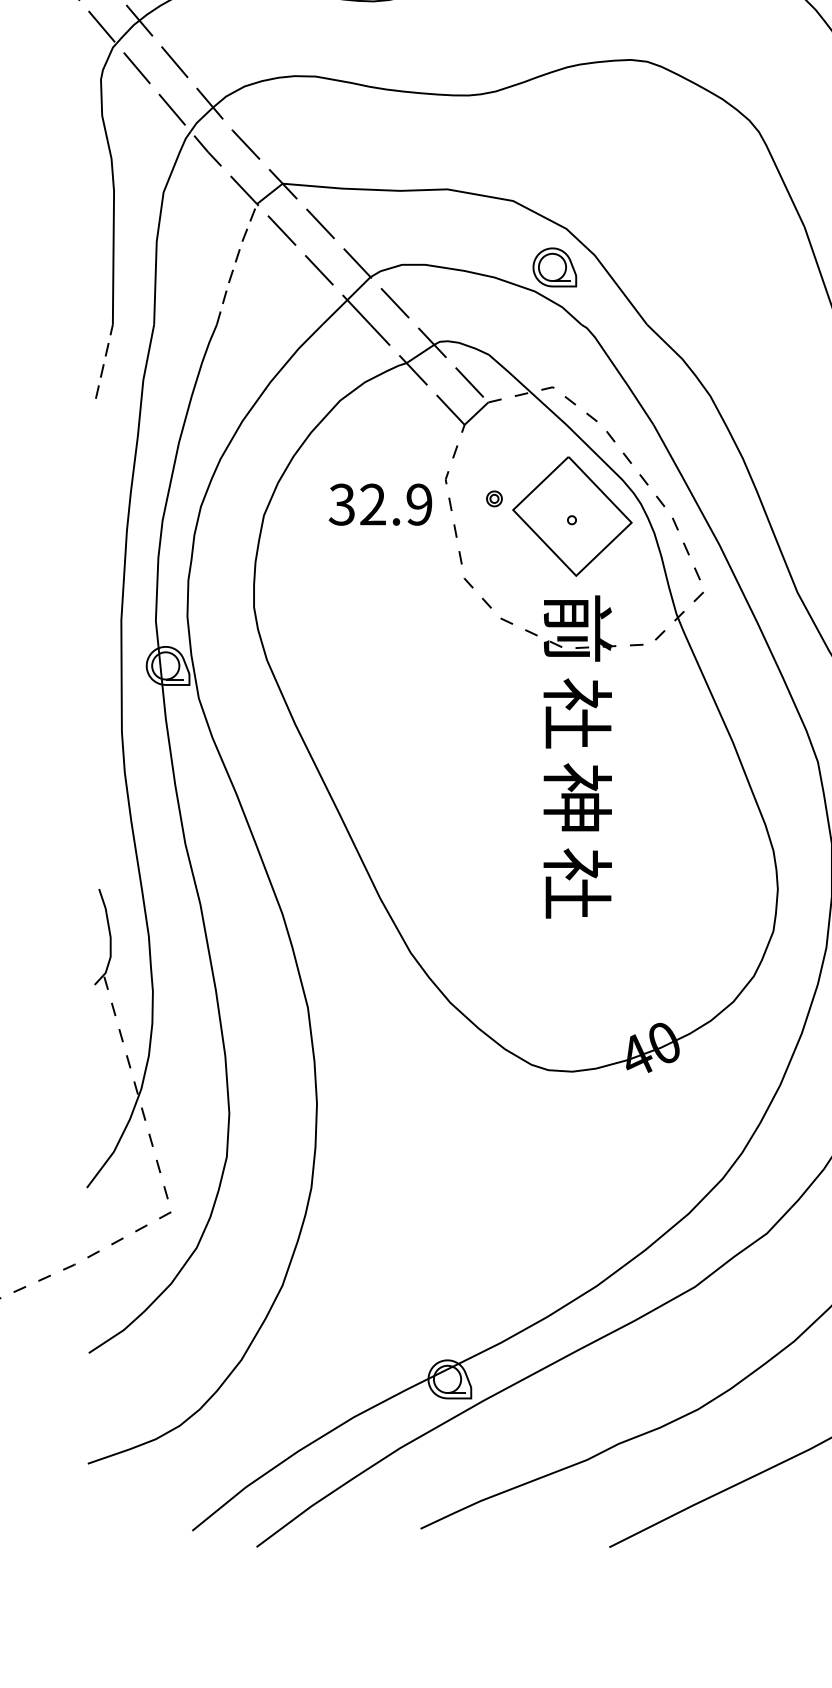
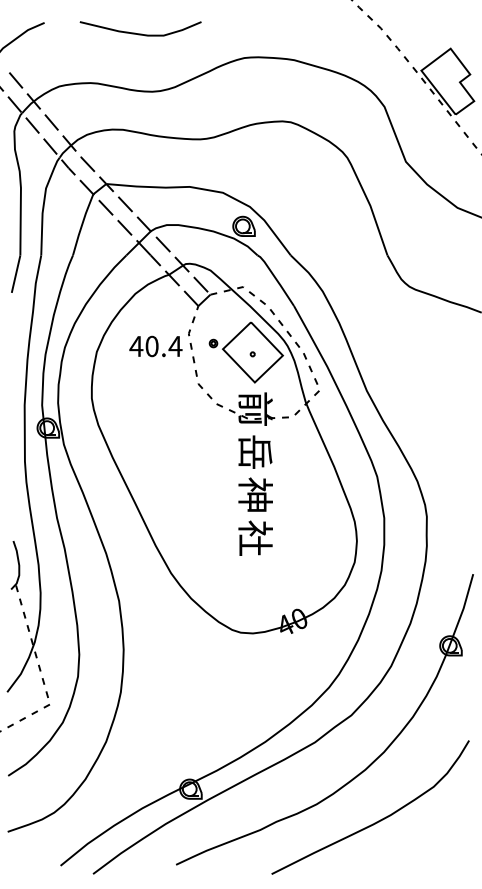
line: (235, 263) -> (82, 224), dashed -> solid
line: (105, 360) -> (16, 273), dashed -> solid
text: (379, 504) -> (155, 346), 32.9 -> 40.4
text: (577, 712) -> (255, 451), 社 -> 岳

